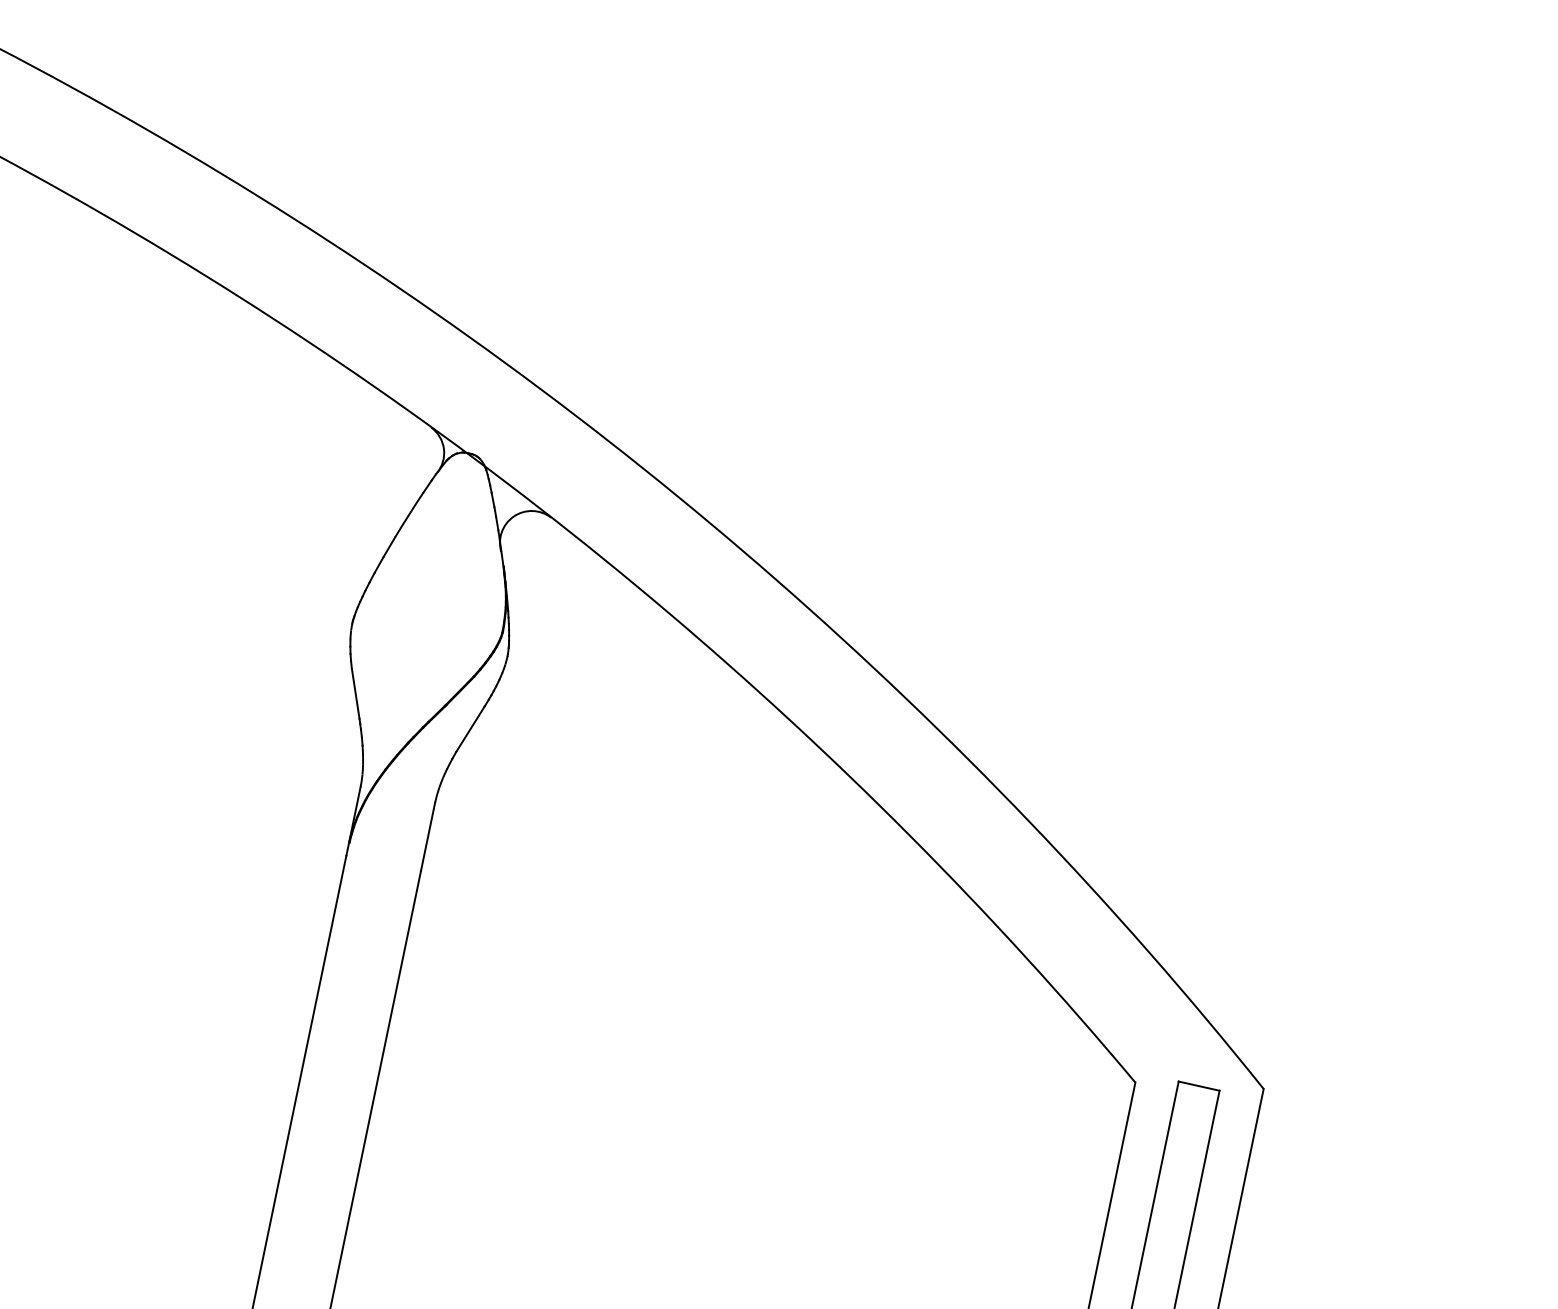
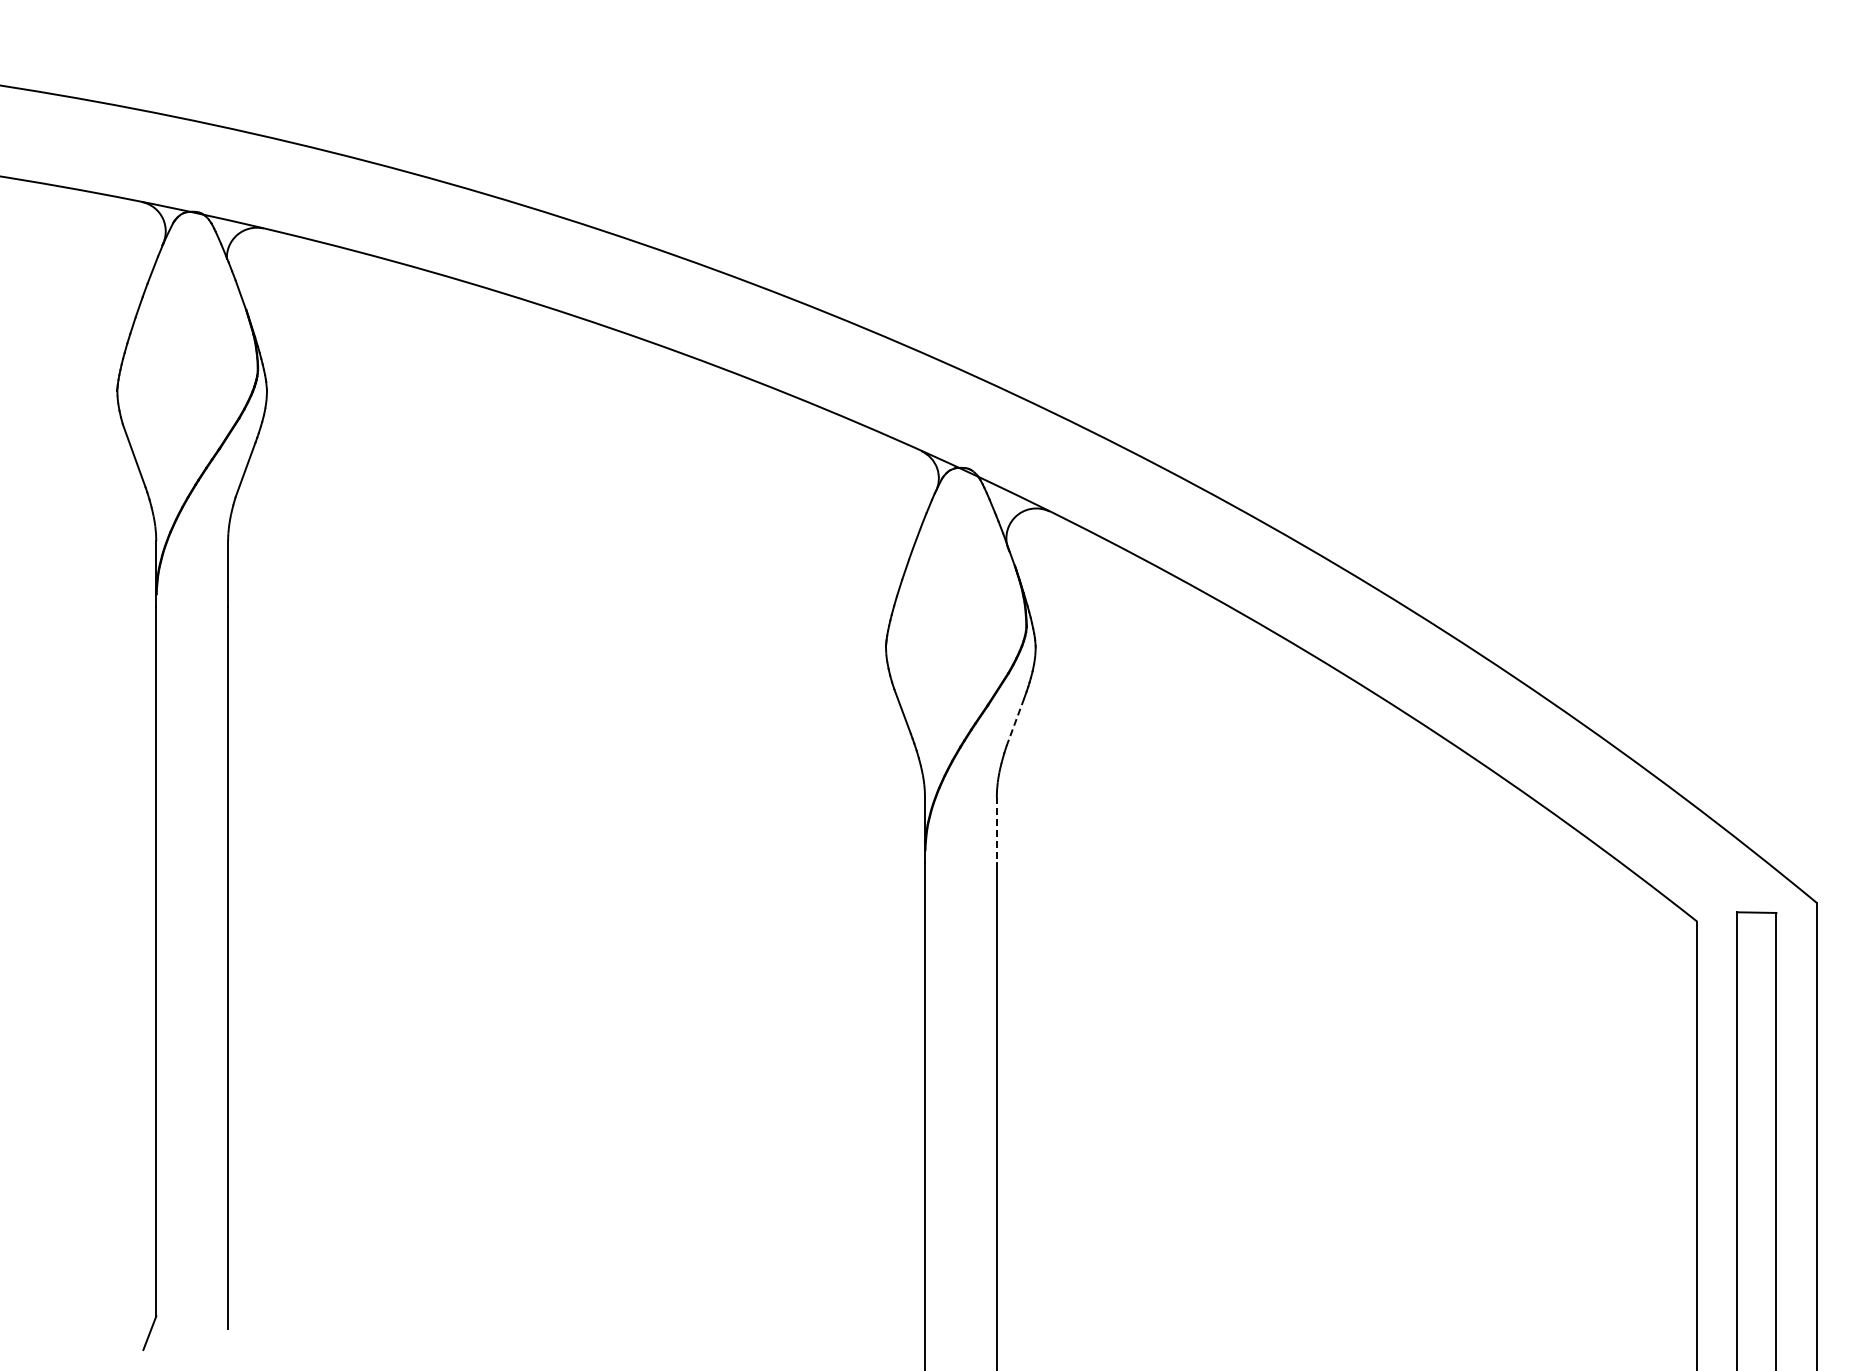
line: (470, 729) -> (1015, 722), solid -> dashed
line: (427, 837) -> (996, 830), solid -> dashed

